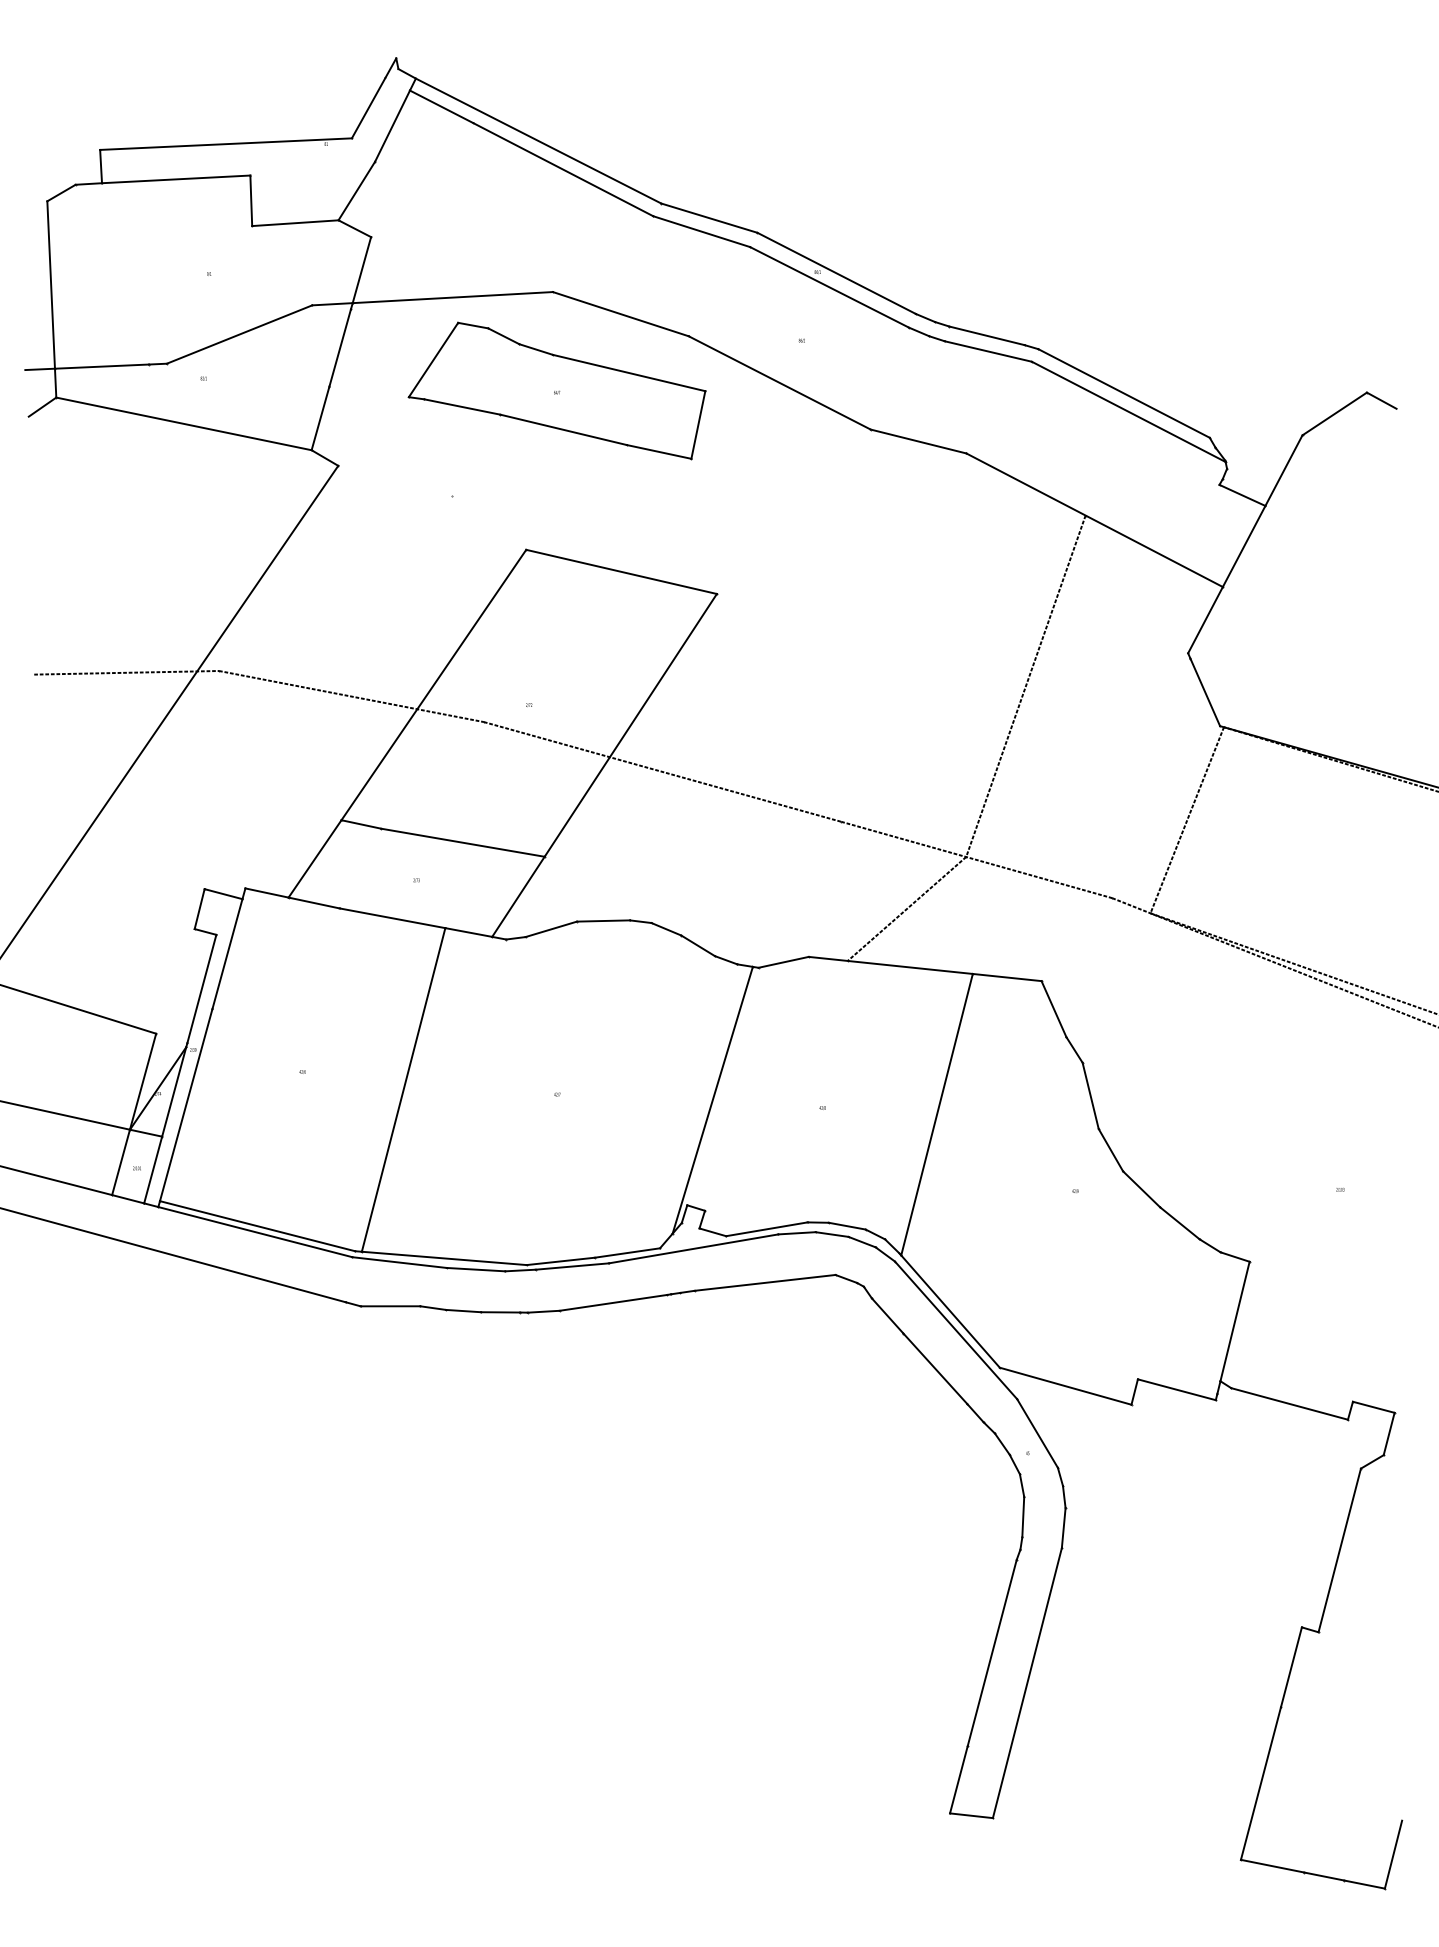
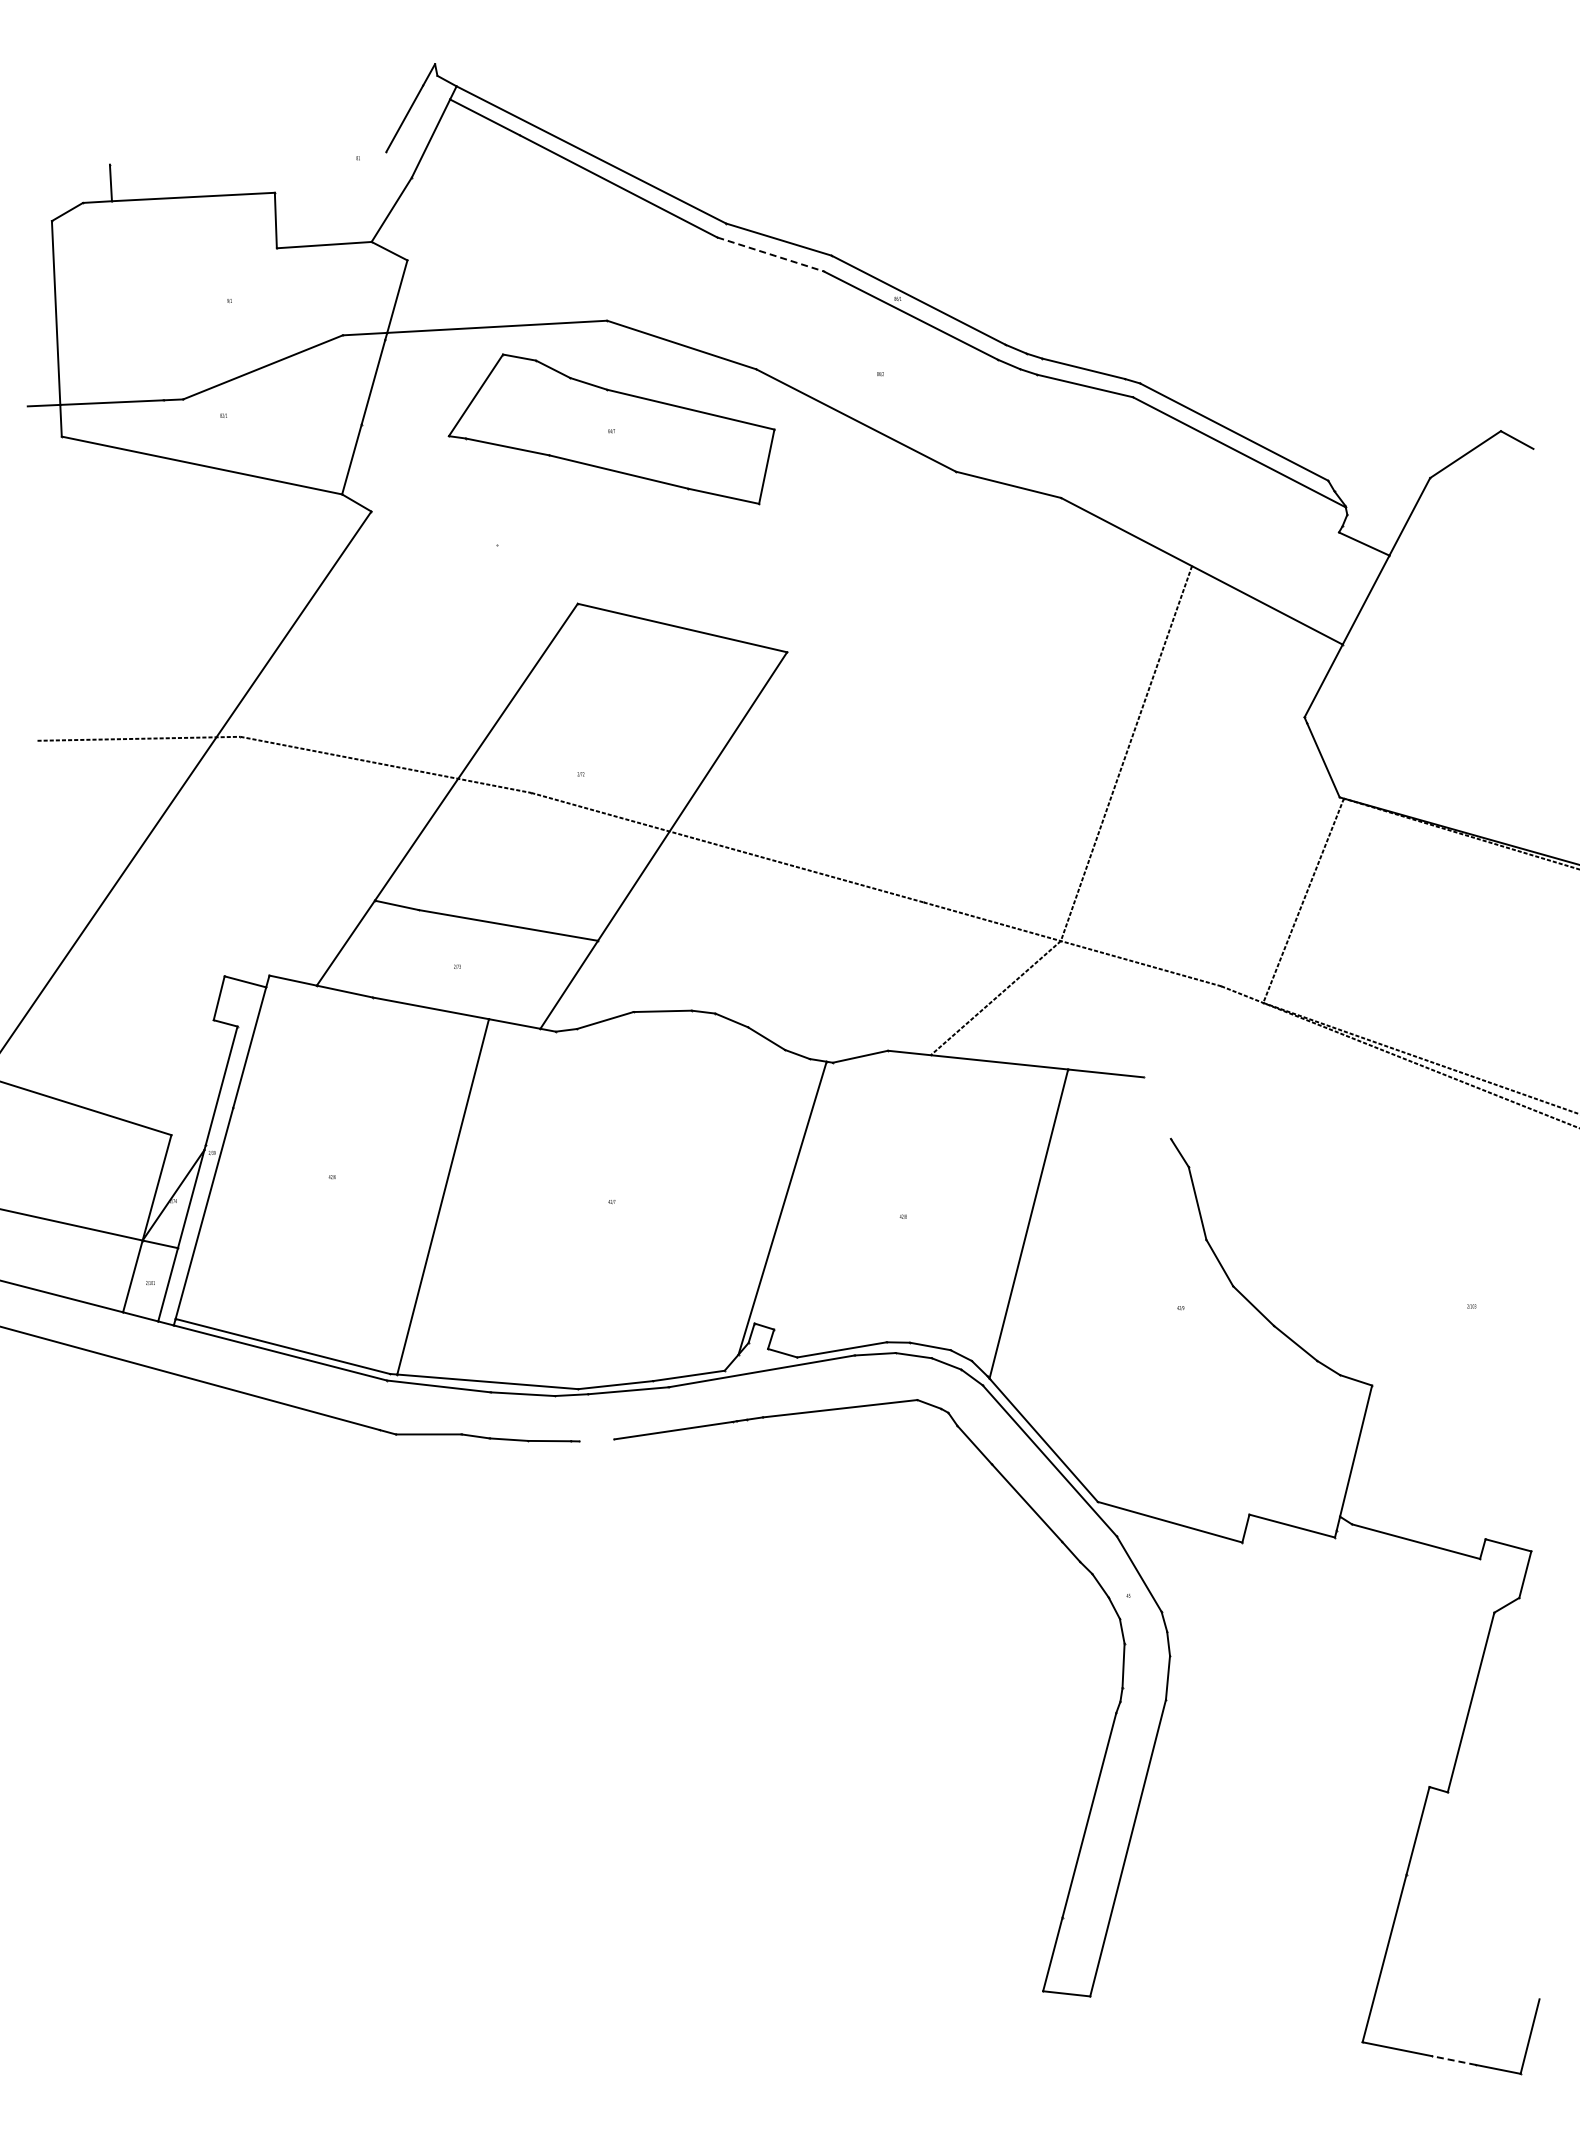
line: (225, 143) -> (247, 157), removed
line: (701, 231) -> (770, 254), solid -> dashed
line: (42, 406) -> (46, 446), removed
line: (1053, 1008) -> (1156, 1107), removed
line: (543, 1311) -> (596, 1440), removed
line: (1323, 1876) -> (1453, 2060), solid -> dashed

